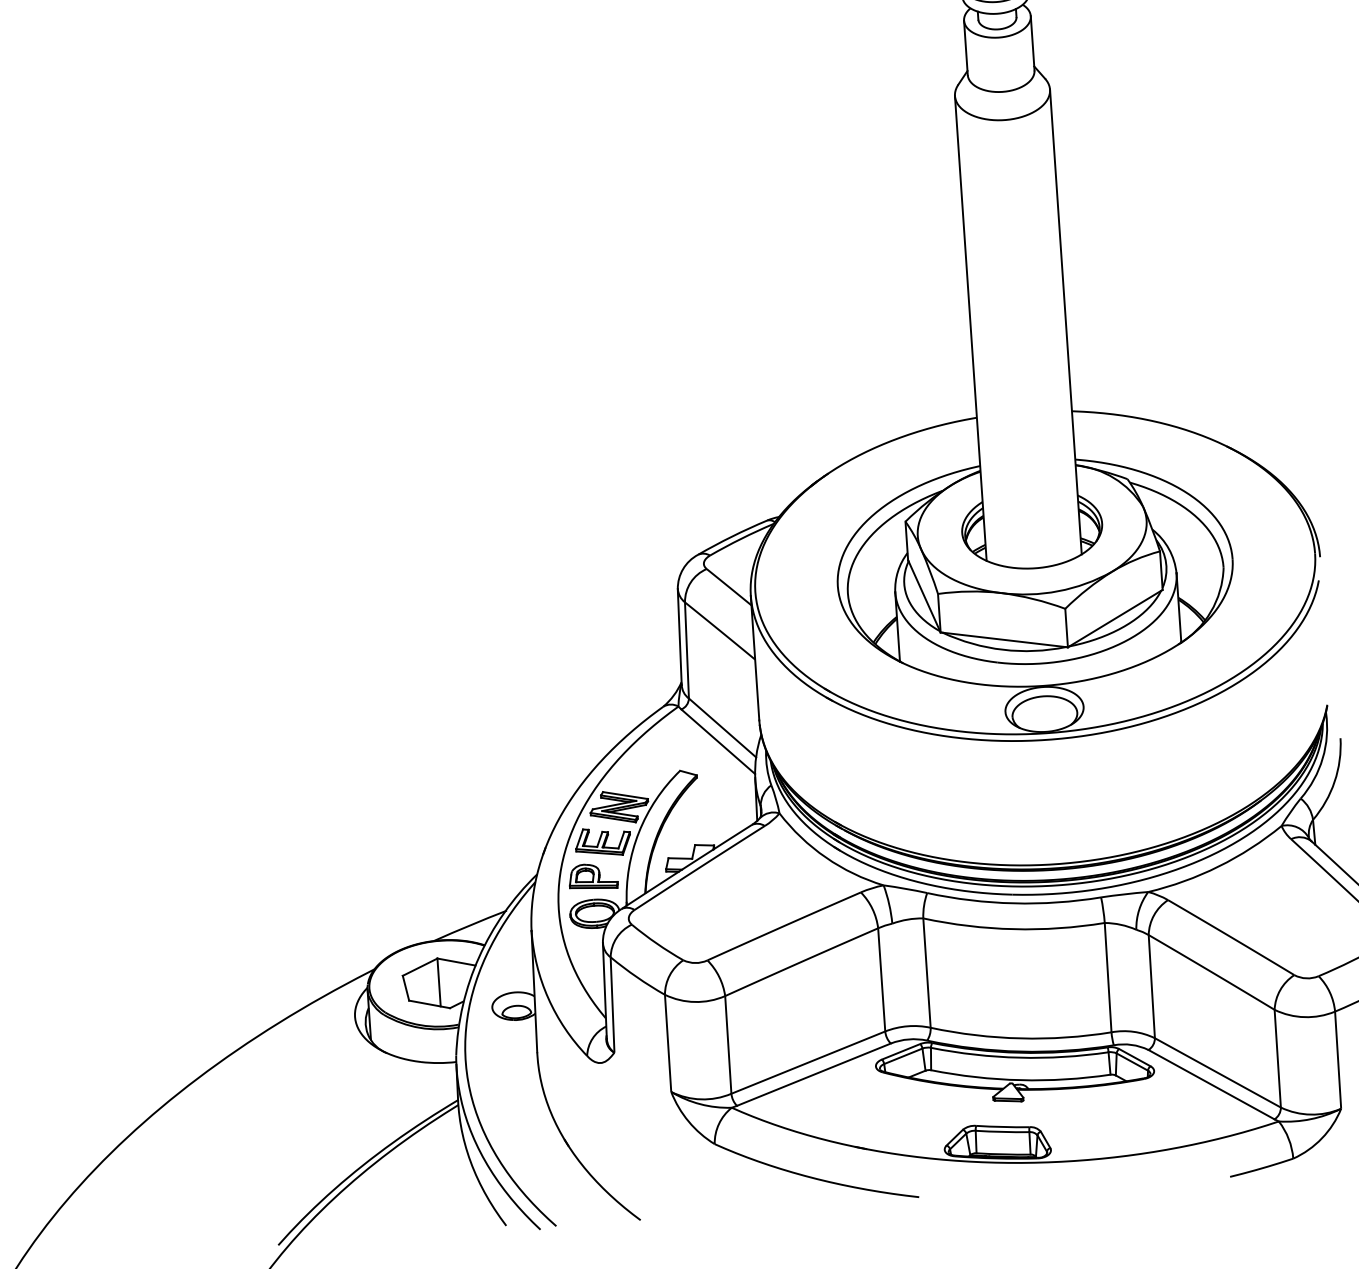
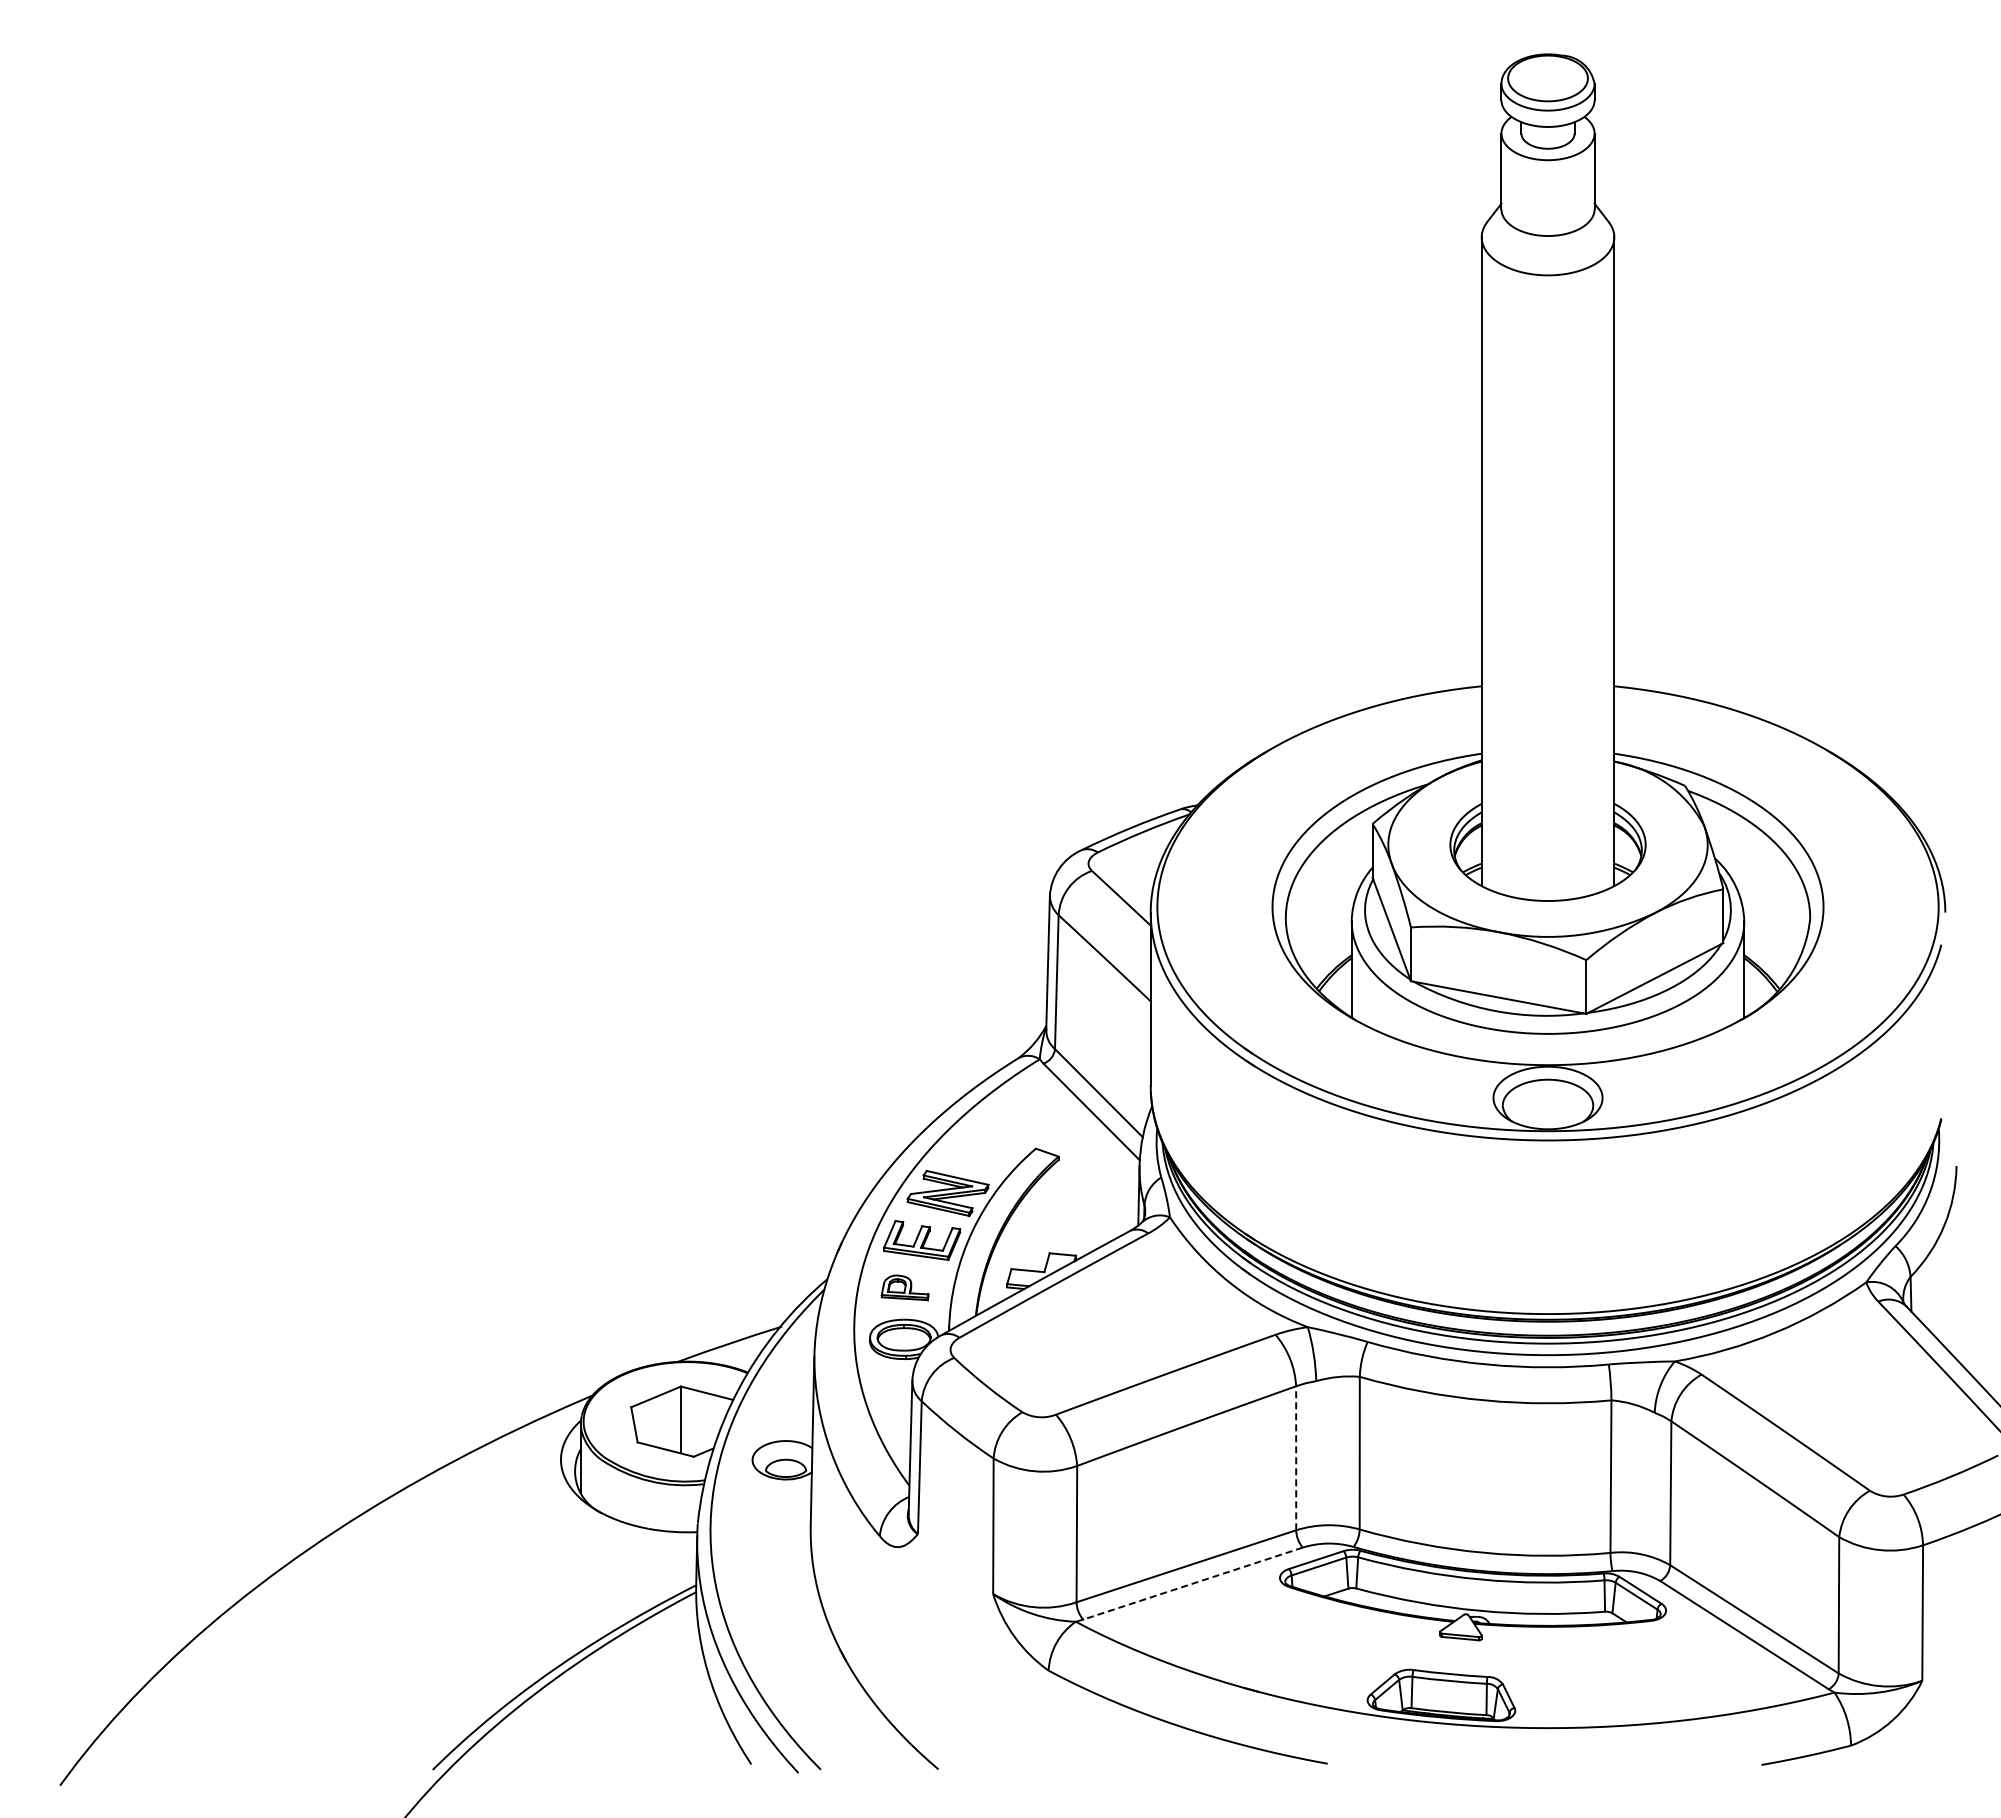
part: (592, 876) -> (904, 1287), size x0.7
line: (881, 979) -> (1296, 1457), solid -> dashed
line: (813, 1074) -> (1192, 1583), solid -> dashed

